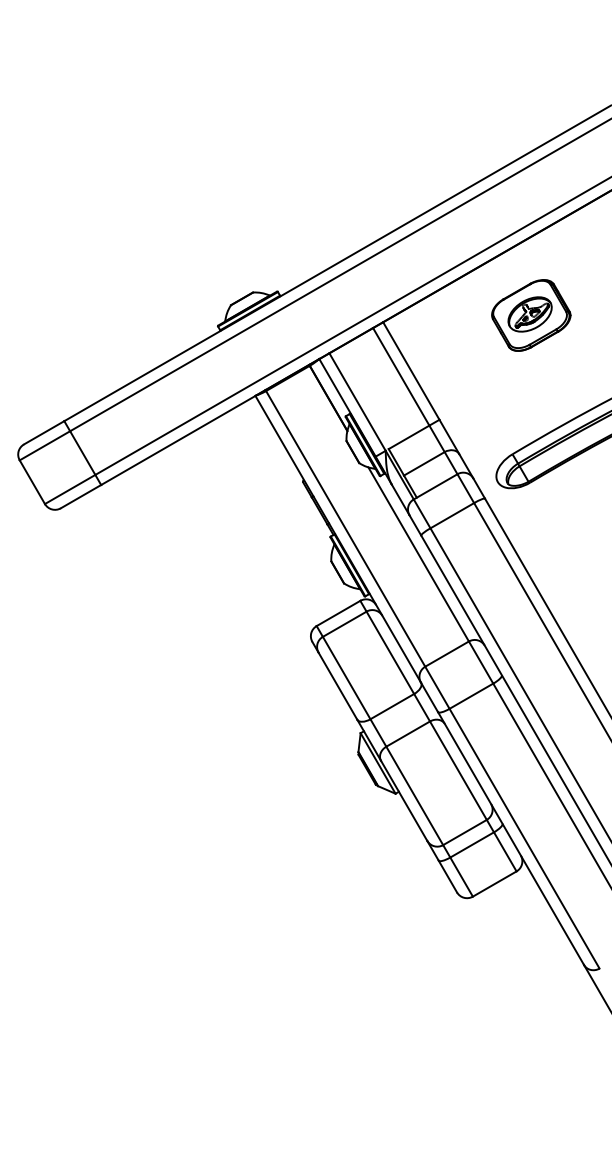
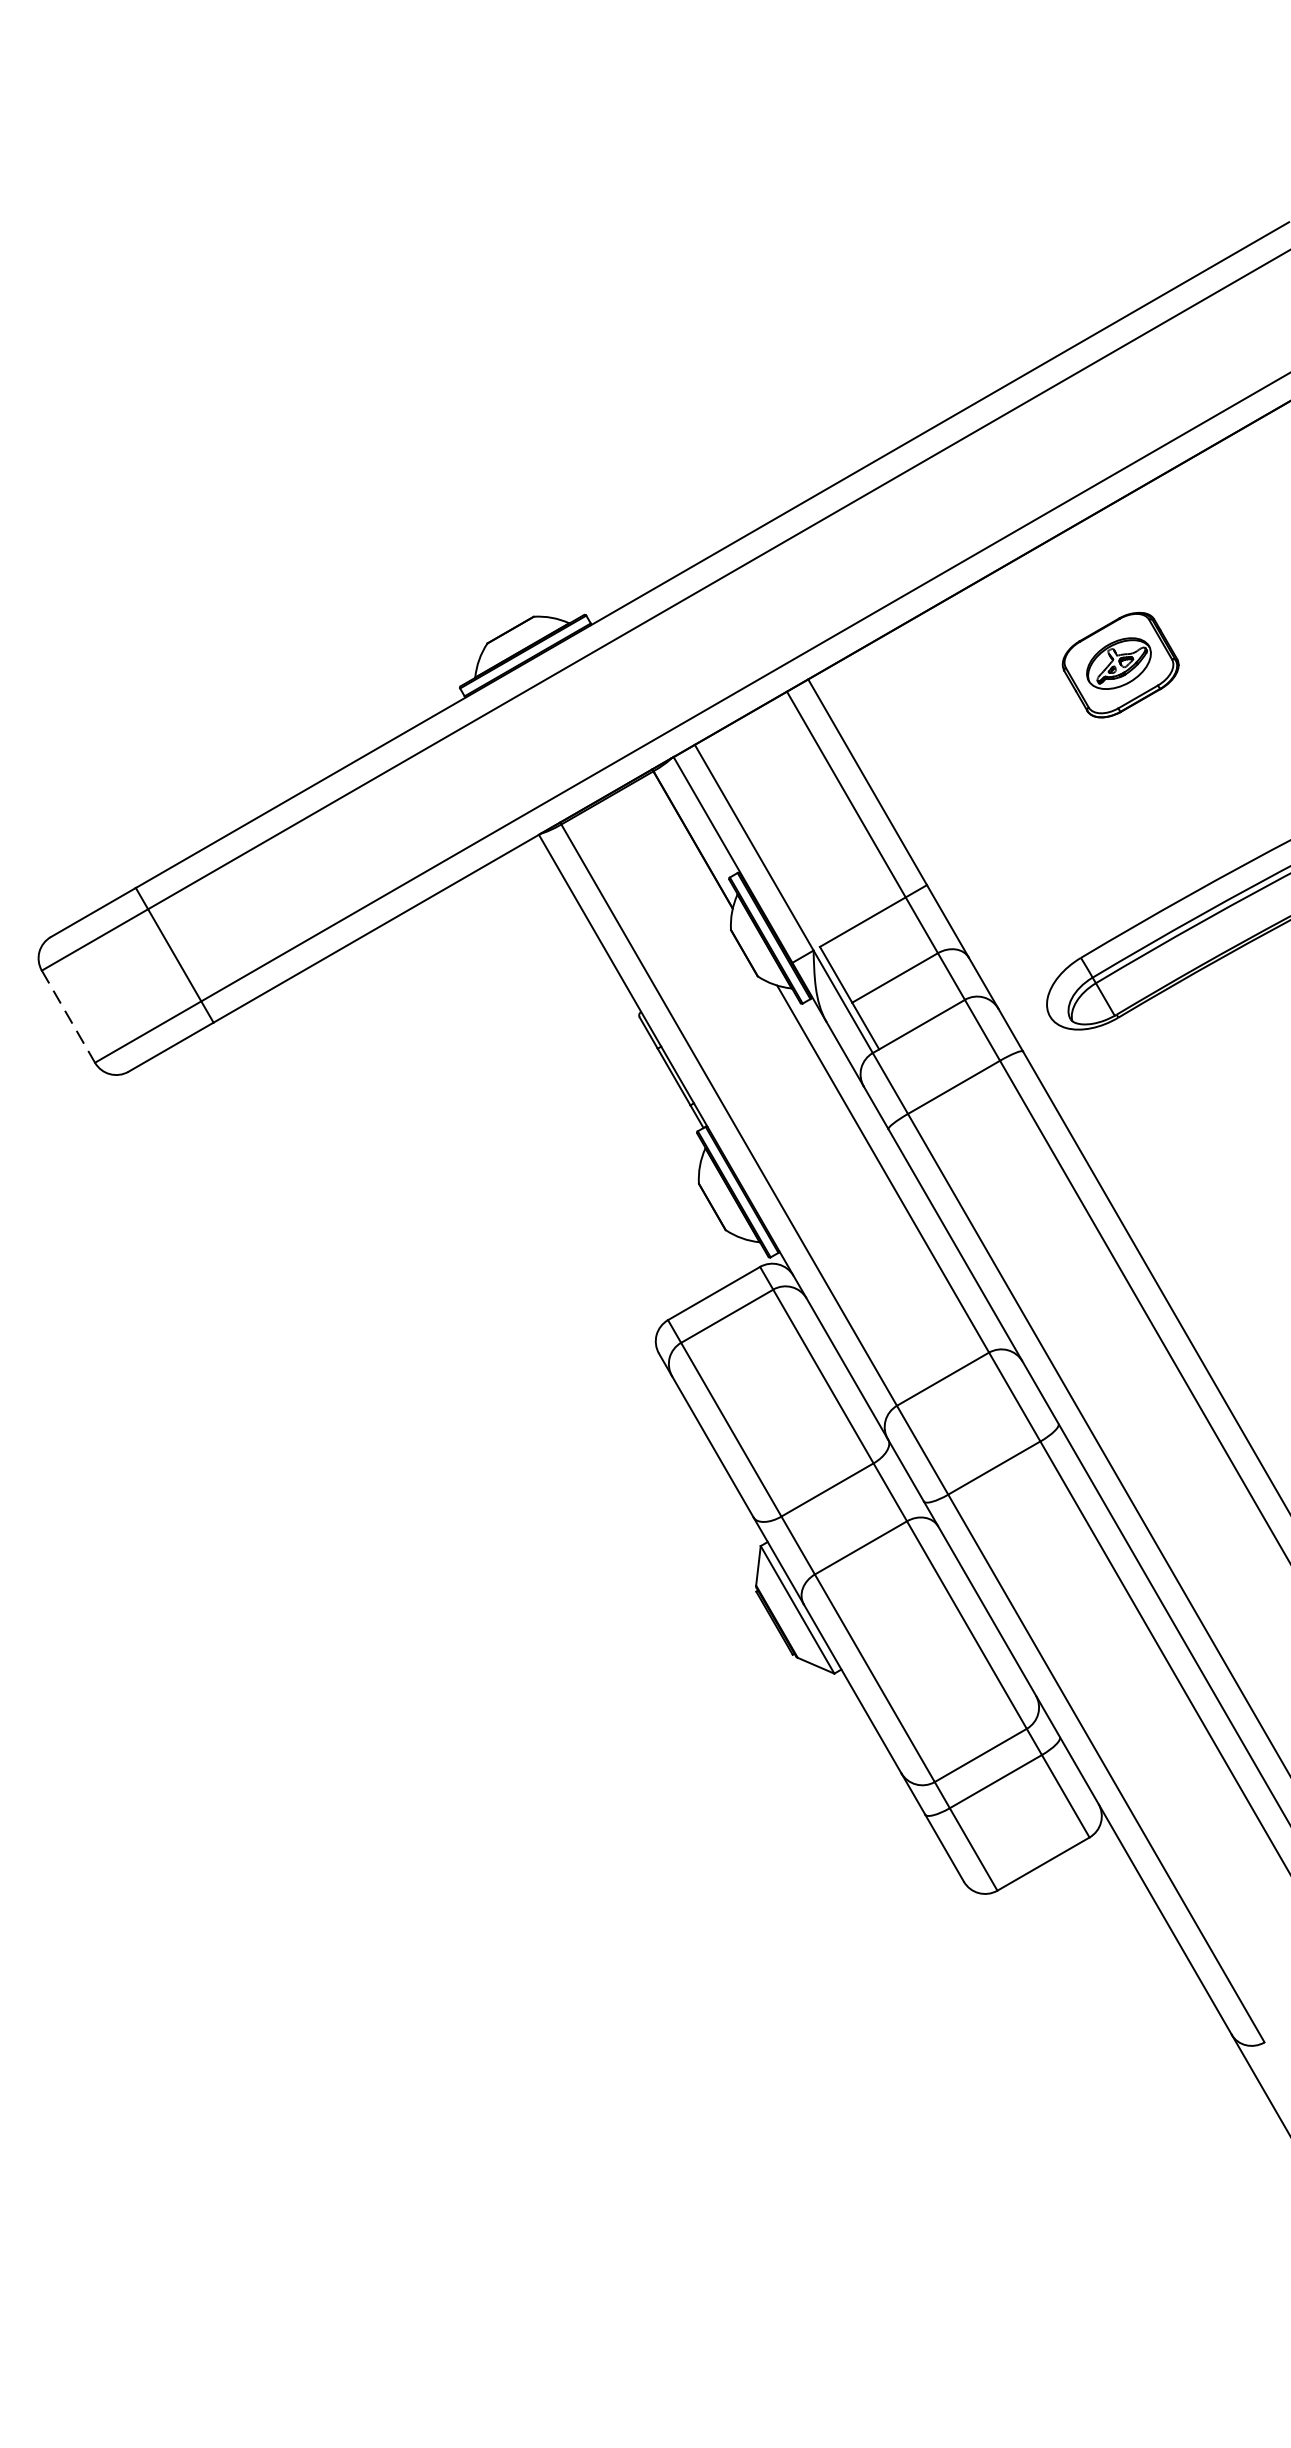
part: (531, 315) -> (1121, 665), size x0.7
line: (32, 482) -> (68, 1017), solid -> dashed

